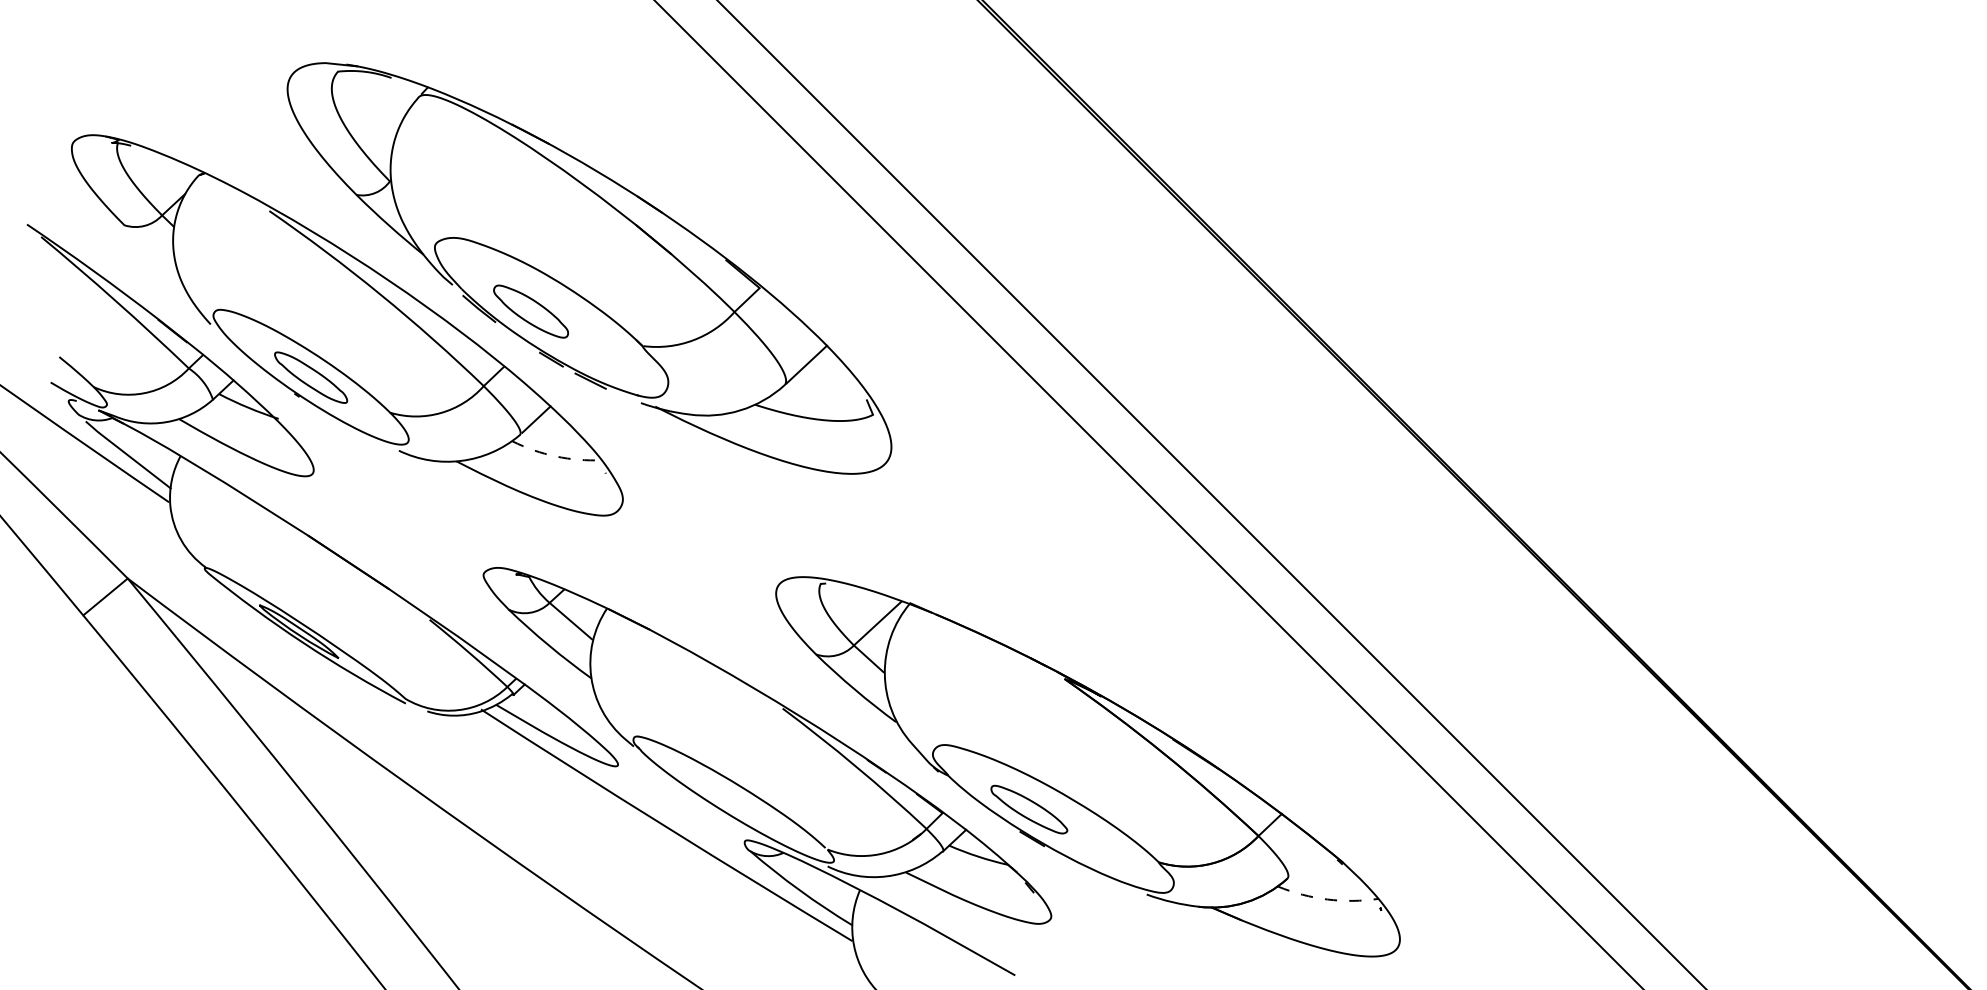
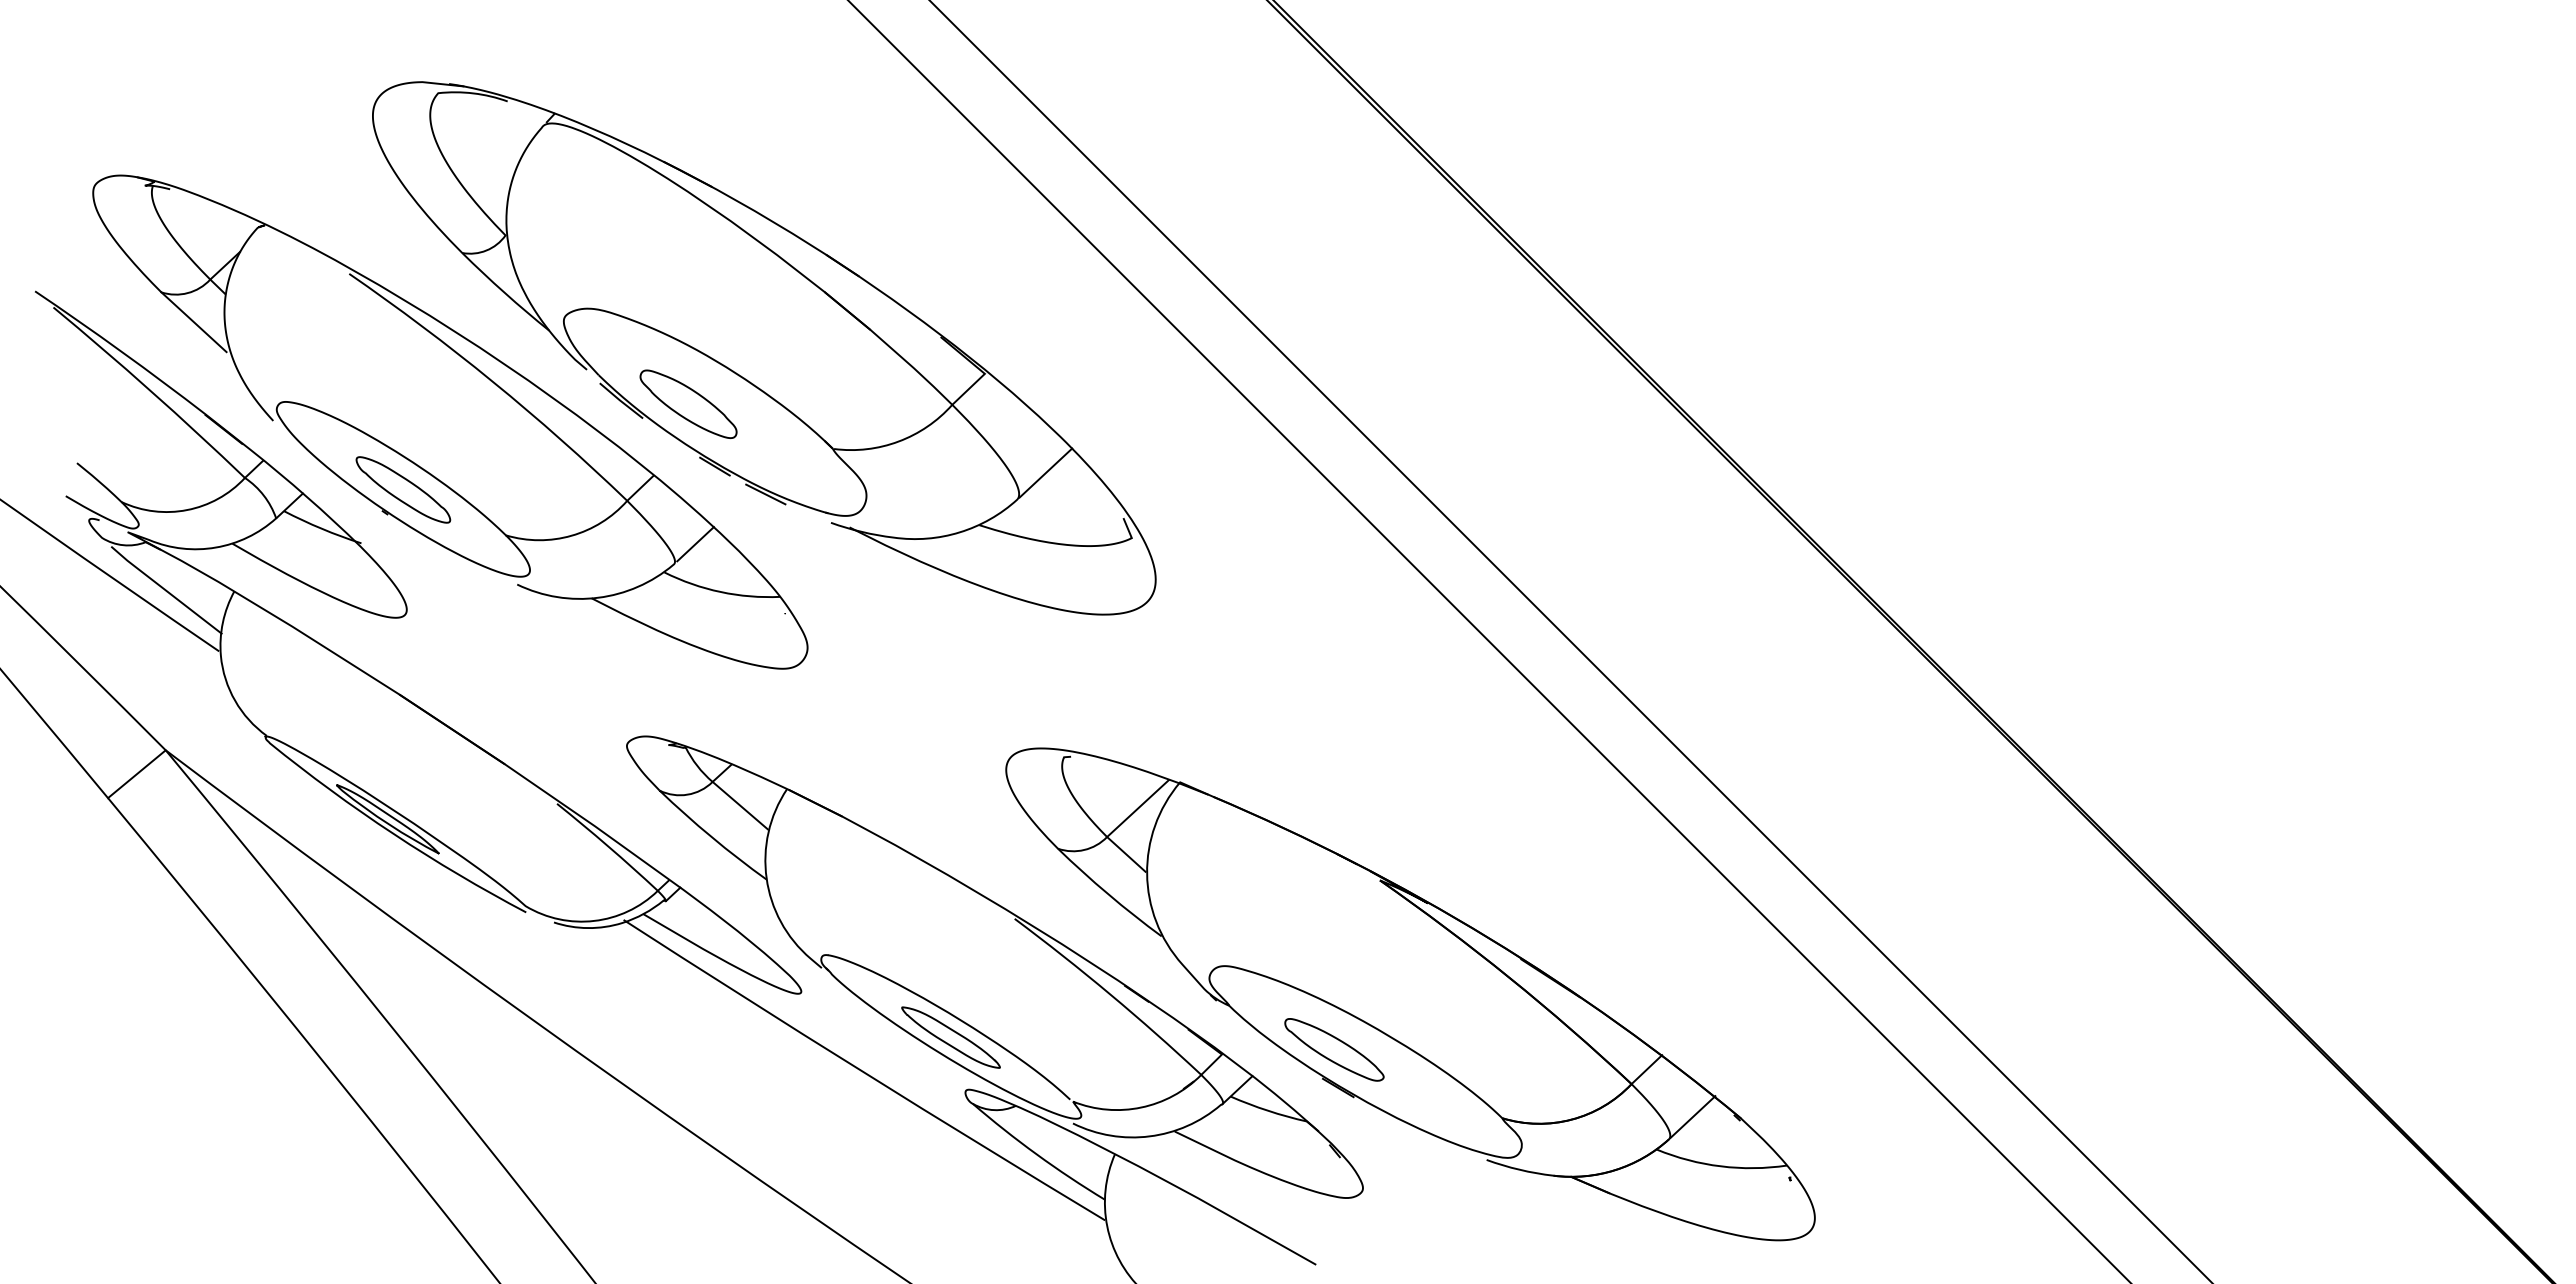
line: (149, 248) -> (193, 322), added
arc: (555, 456) -> (720, 592), dashed -> solid
part: (733, 800) -> (950, 1037), added
line: (1305, 861) -> (1692, 1116), added
arc: (1327, 899) -> (1720, 1166), dashed -> solid

